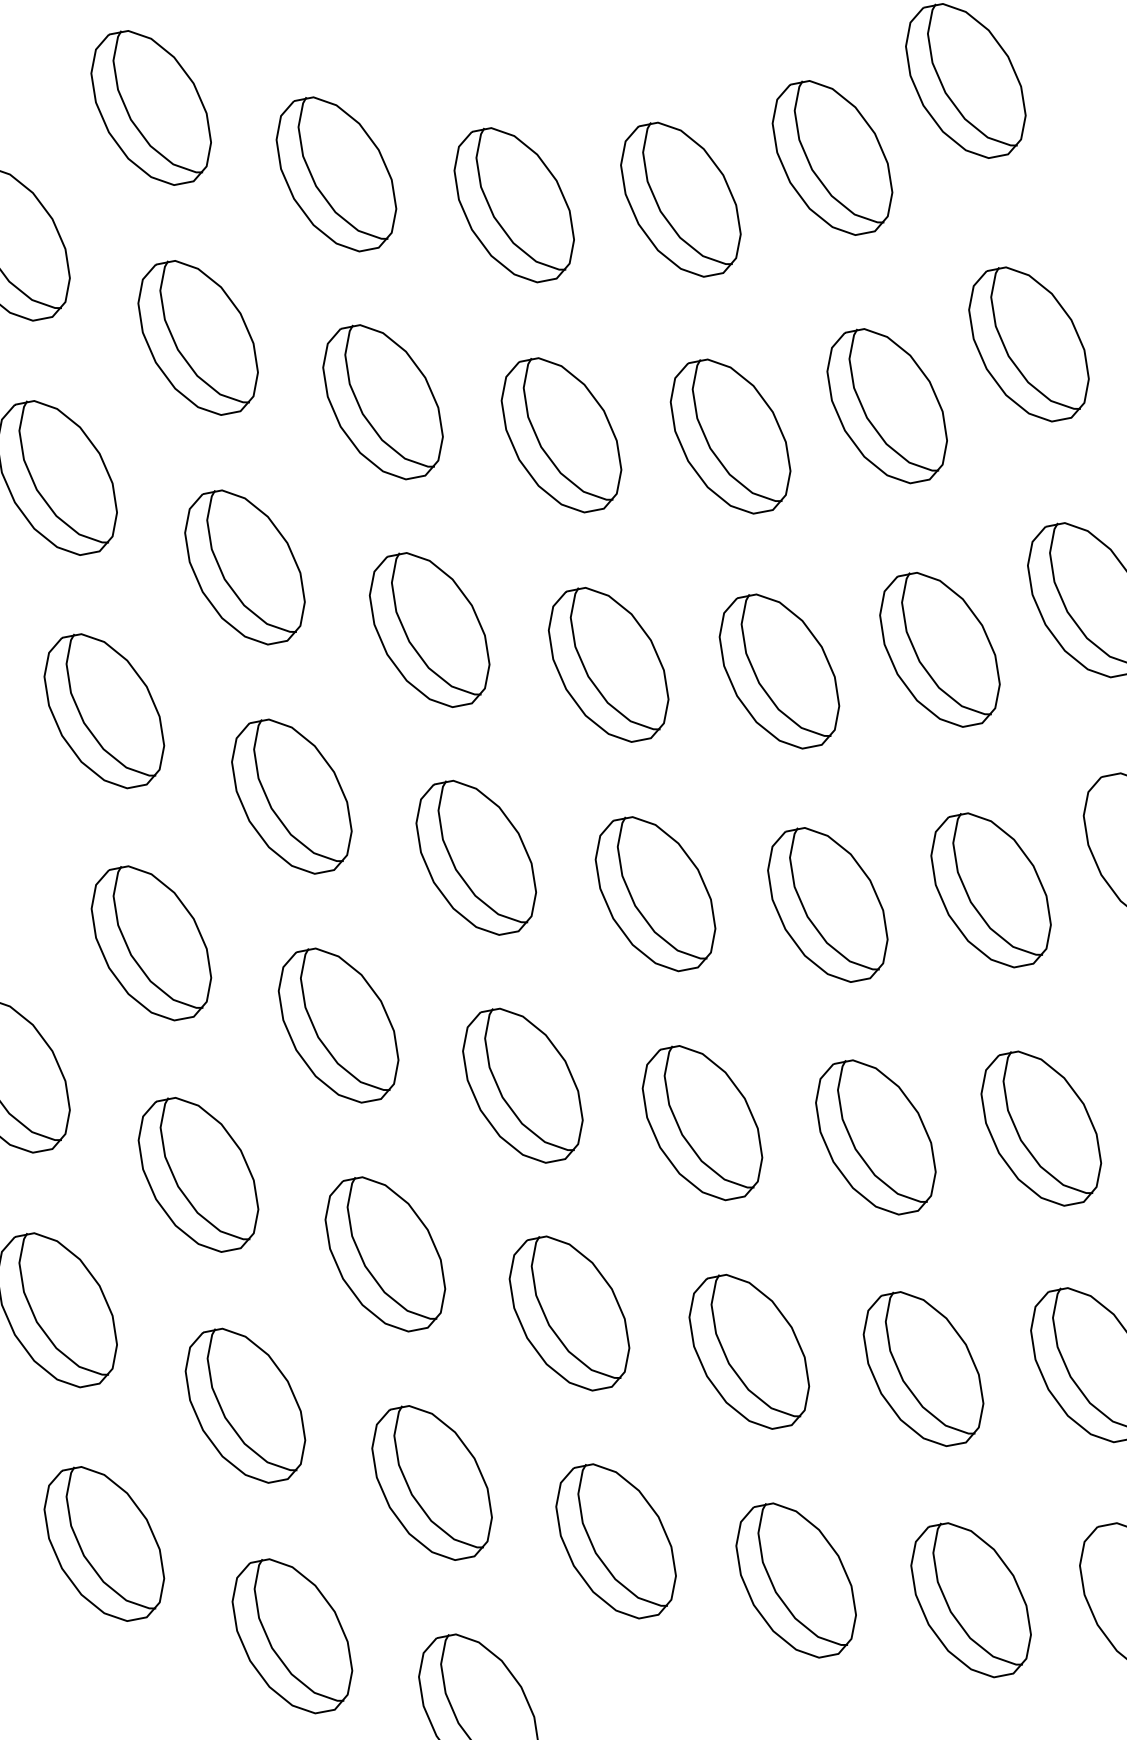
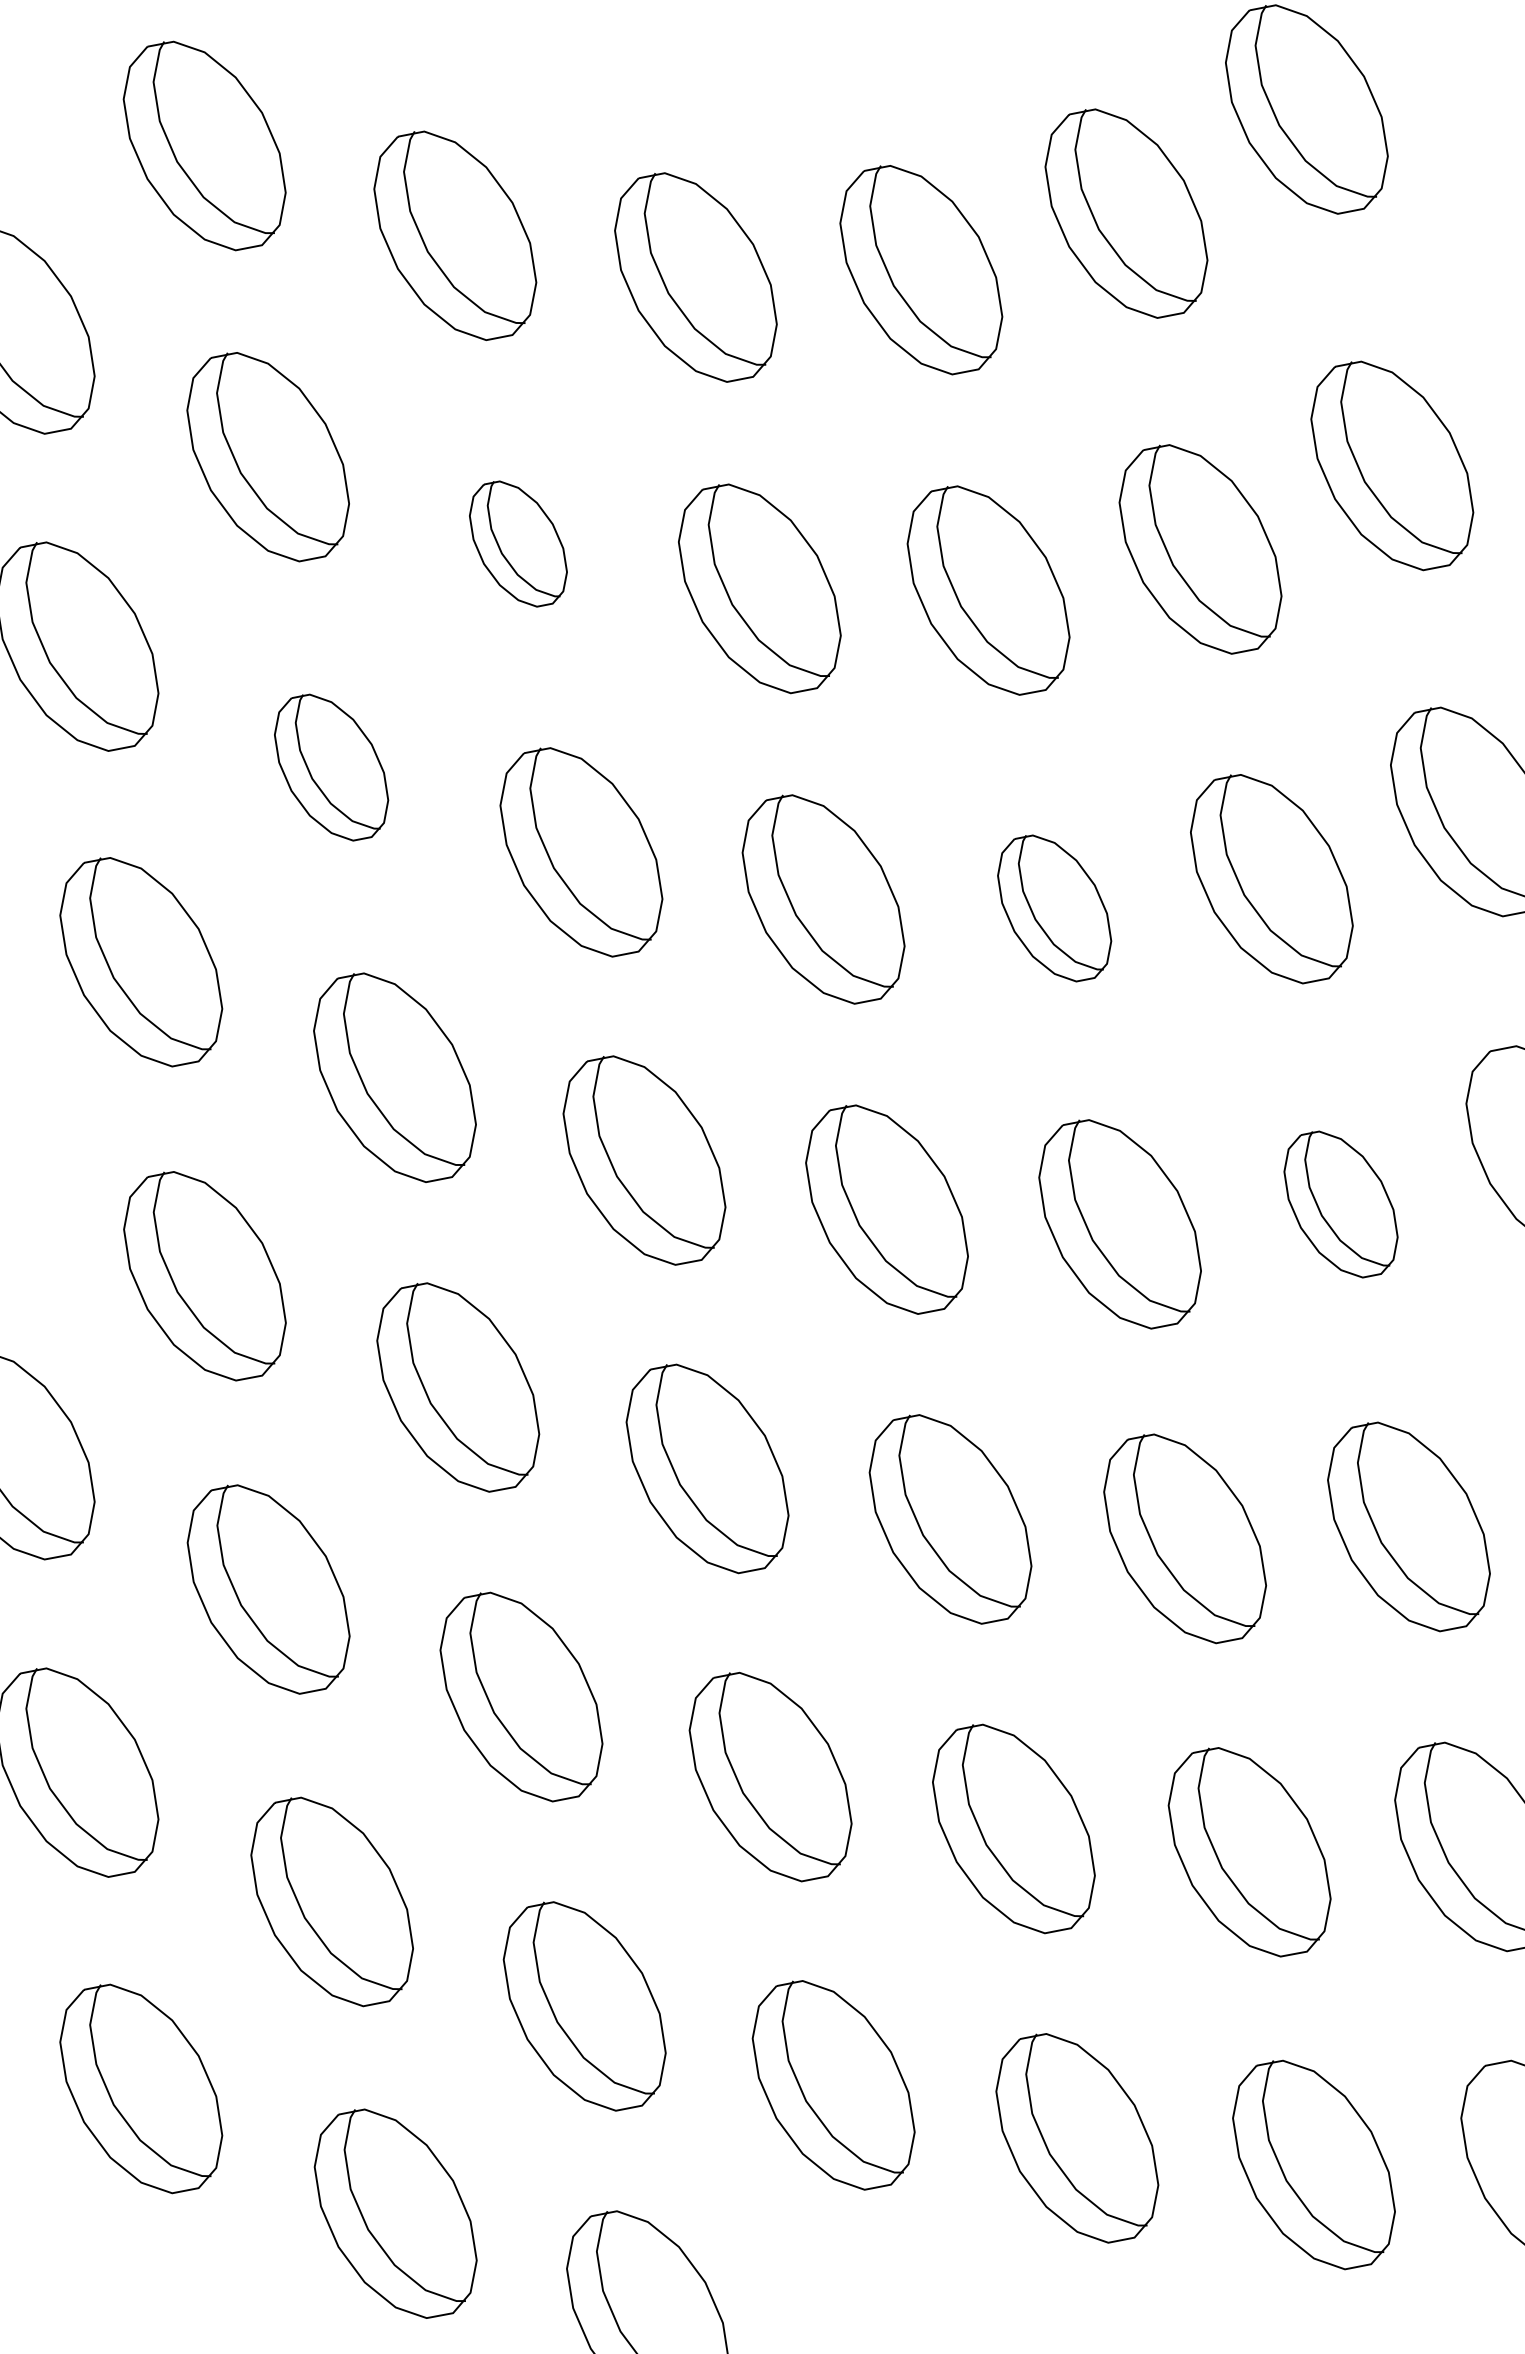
part: (383, 401) -> (518, 543), size x0.6
part: (244, 567) -> (331, 767), size x0.7
part: (779, 671) -> (1054, 908), size x0.7
part: (990, 890) -> (1340, 1204), size x0.7

